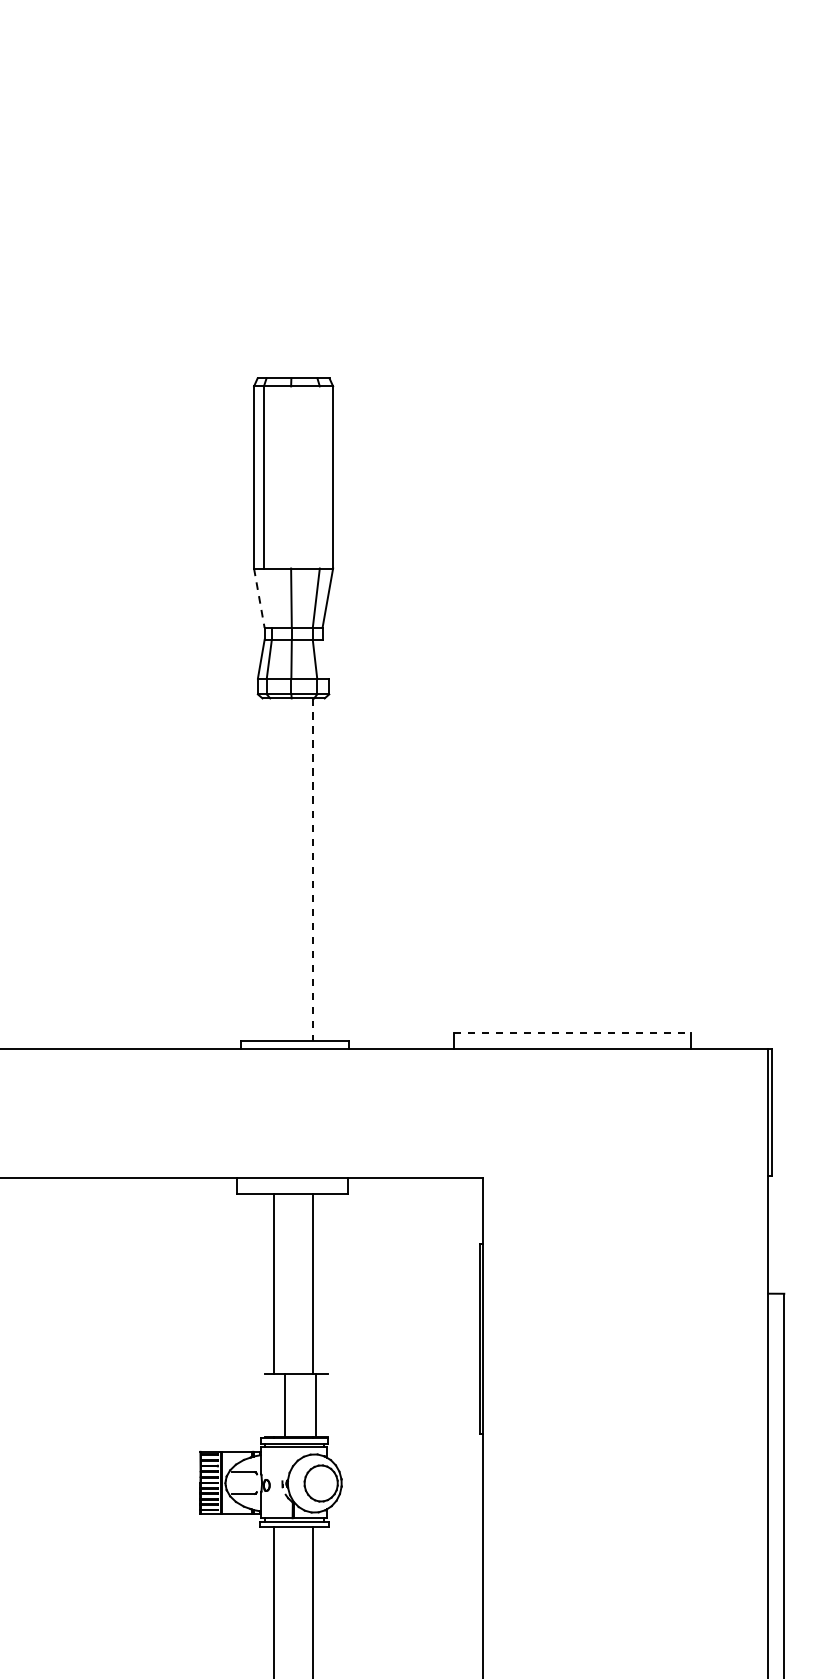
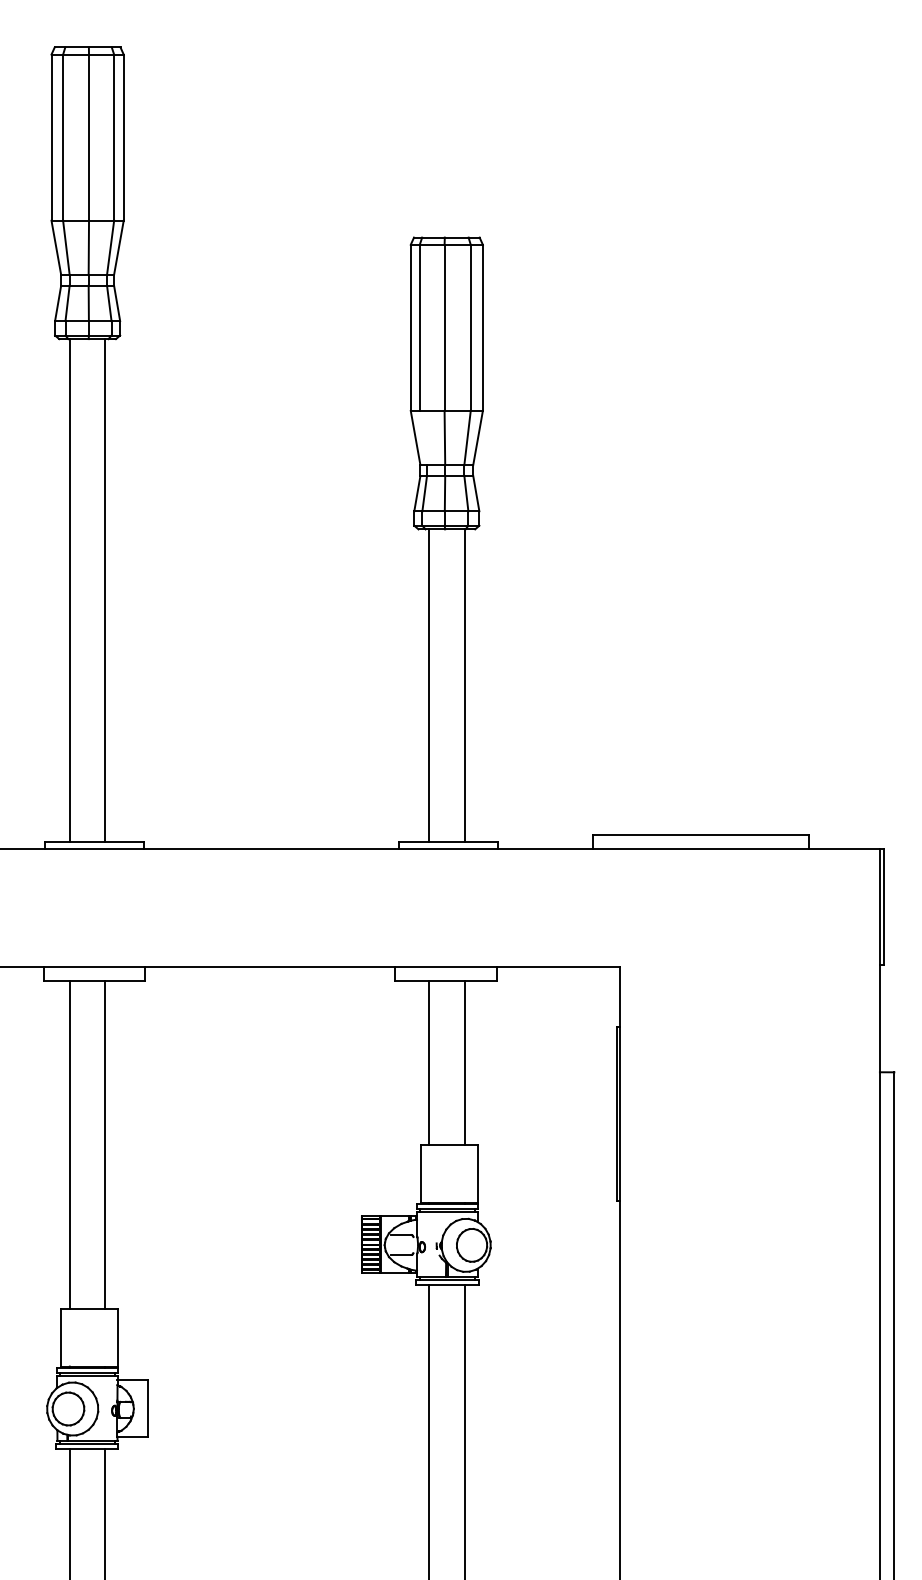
line: (291, 477) -> (444, 327), added
line: (319, 477) -> (470, 327), added
line: (259, 598) -> (415, 438), dashed -> solid
line: (326, 659) -> (476, 493), added
line: (273, 869) -> (428, 685), added
line: (312, 870) -> (464, 686), dashed -> solid
line: (572, 1032) -> (701, 834), dashed -> solid
line: (285, 1404) -> (478, 1173), moved
line: (315, 1404) -> (420, 1173), moved

